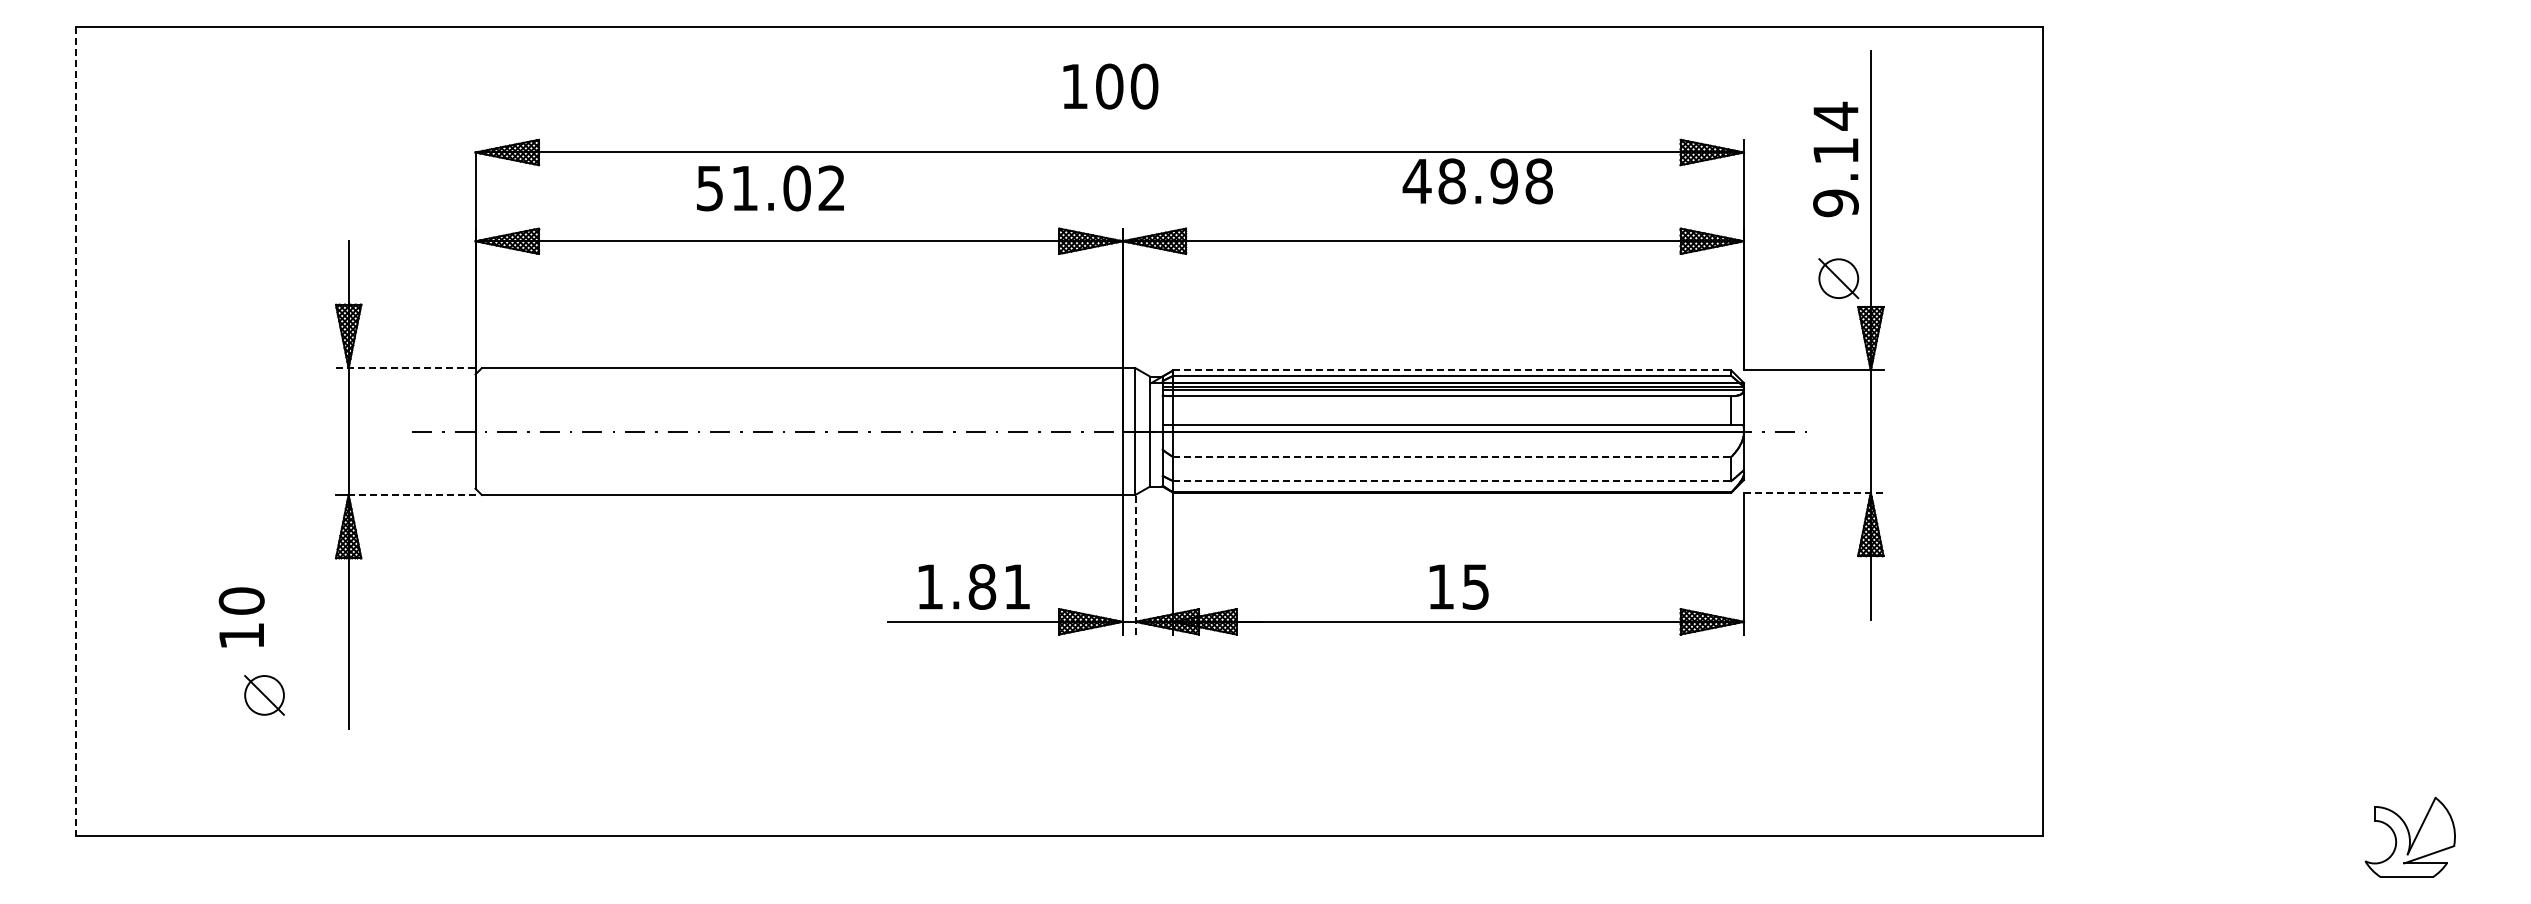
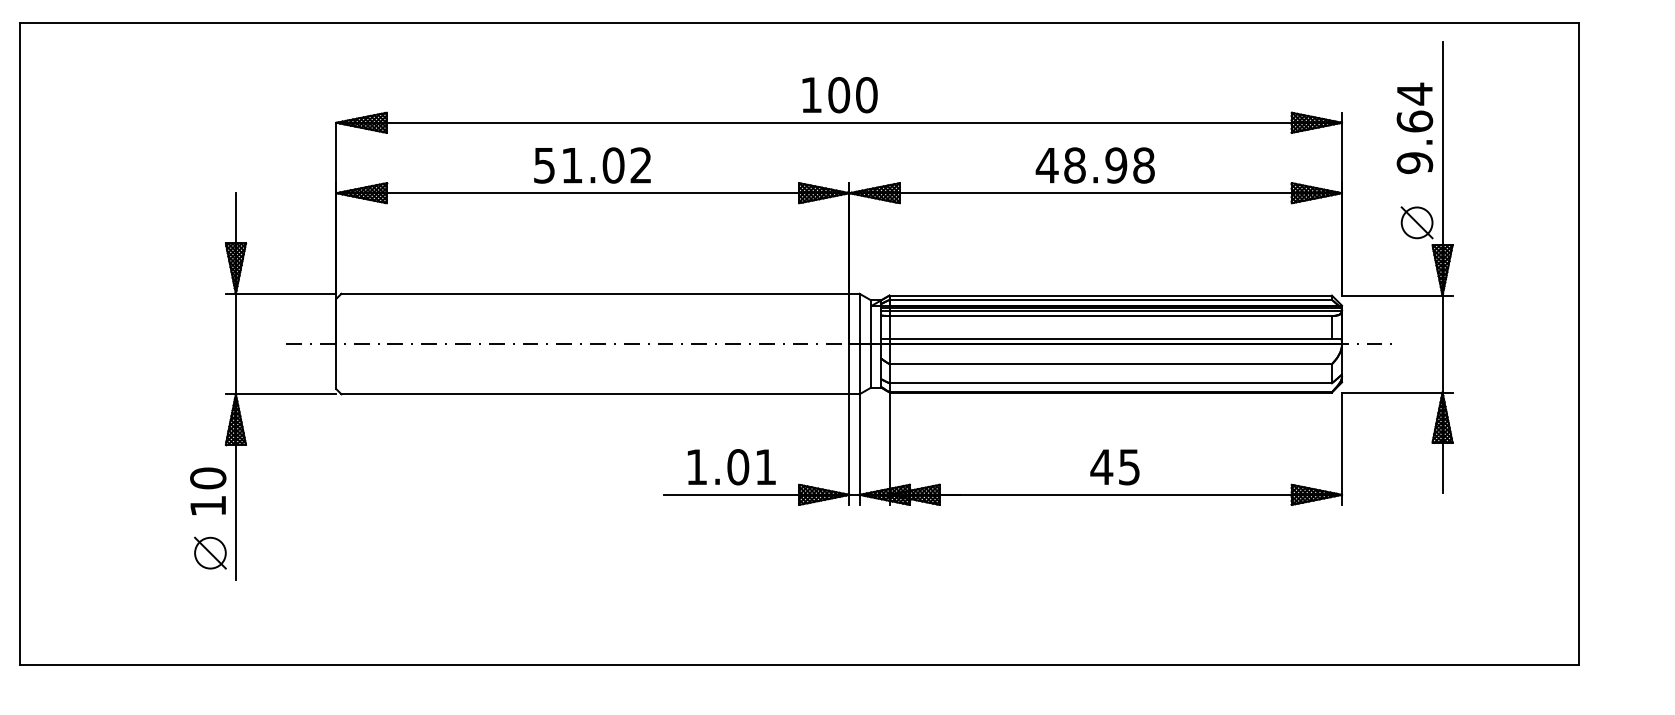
text: (1110, 86) -> (839, 95), moved
text: (1835, 150) -> (1414, 121), 9.14 -> 9.64
text: (1477, 181) -> (1095, 165), moved
text: (770, 188) -> (592, 165), moved
line: (405, 368) -> (280, 294), dashed -> solid
line: (1452, 370) -> (1110, 295), dashed -> solid
line: (75, 431) -> (19, 343), dashed -> solid
line: (1452, 457) -> (1110, 364), dashed -> solid
line: (1452, 481) -> (1110, 383), dashed -> solid
line: (1813, 492) -> (1397, 392), dashed -> solid
line: (411, 495) -> (285, 394), dashed -> solid
line: (1135, 564) -> (859, 449), dashed -> solid
text: (982, 586) -> (738, 466), 1.81 -> 1.01
text: (1440, 586) -> (1101, 466), 15 -> 45
text: (241, 617) -> (208, 491), moved
part: (264, 695) -> (210, 553), moved

